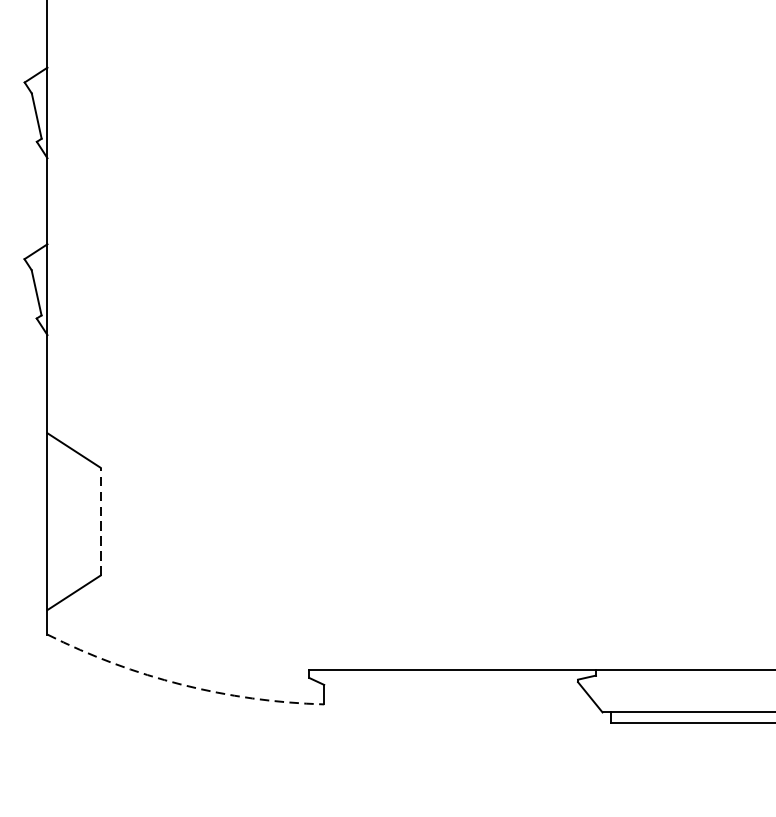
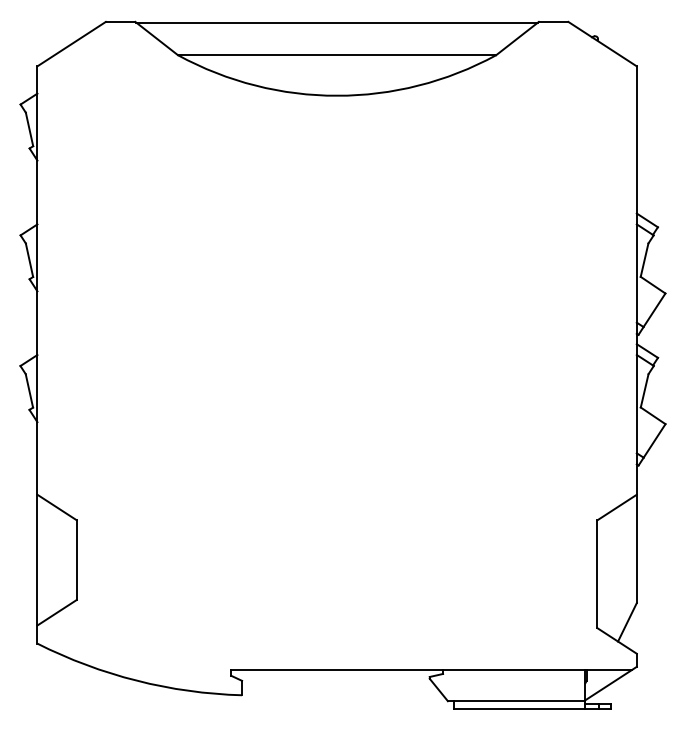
line: (100, 522) -> (76, 560), dashed -> solid
arc: (181, 684) -> (136, 680), dashed -> solid

